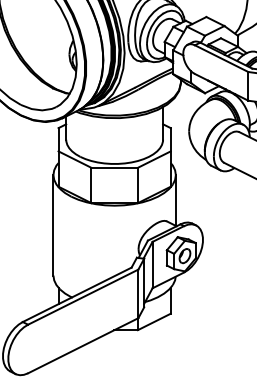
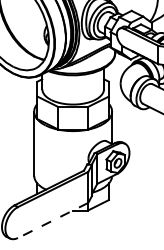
line: (82, 345) -> (52, 220), solid -> dashed

